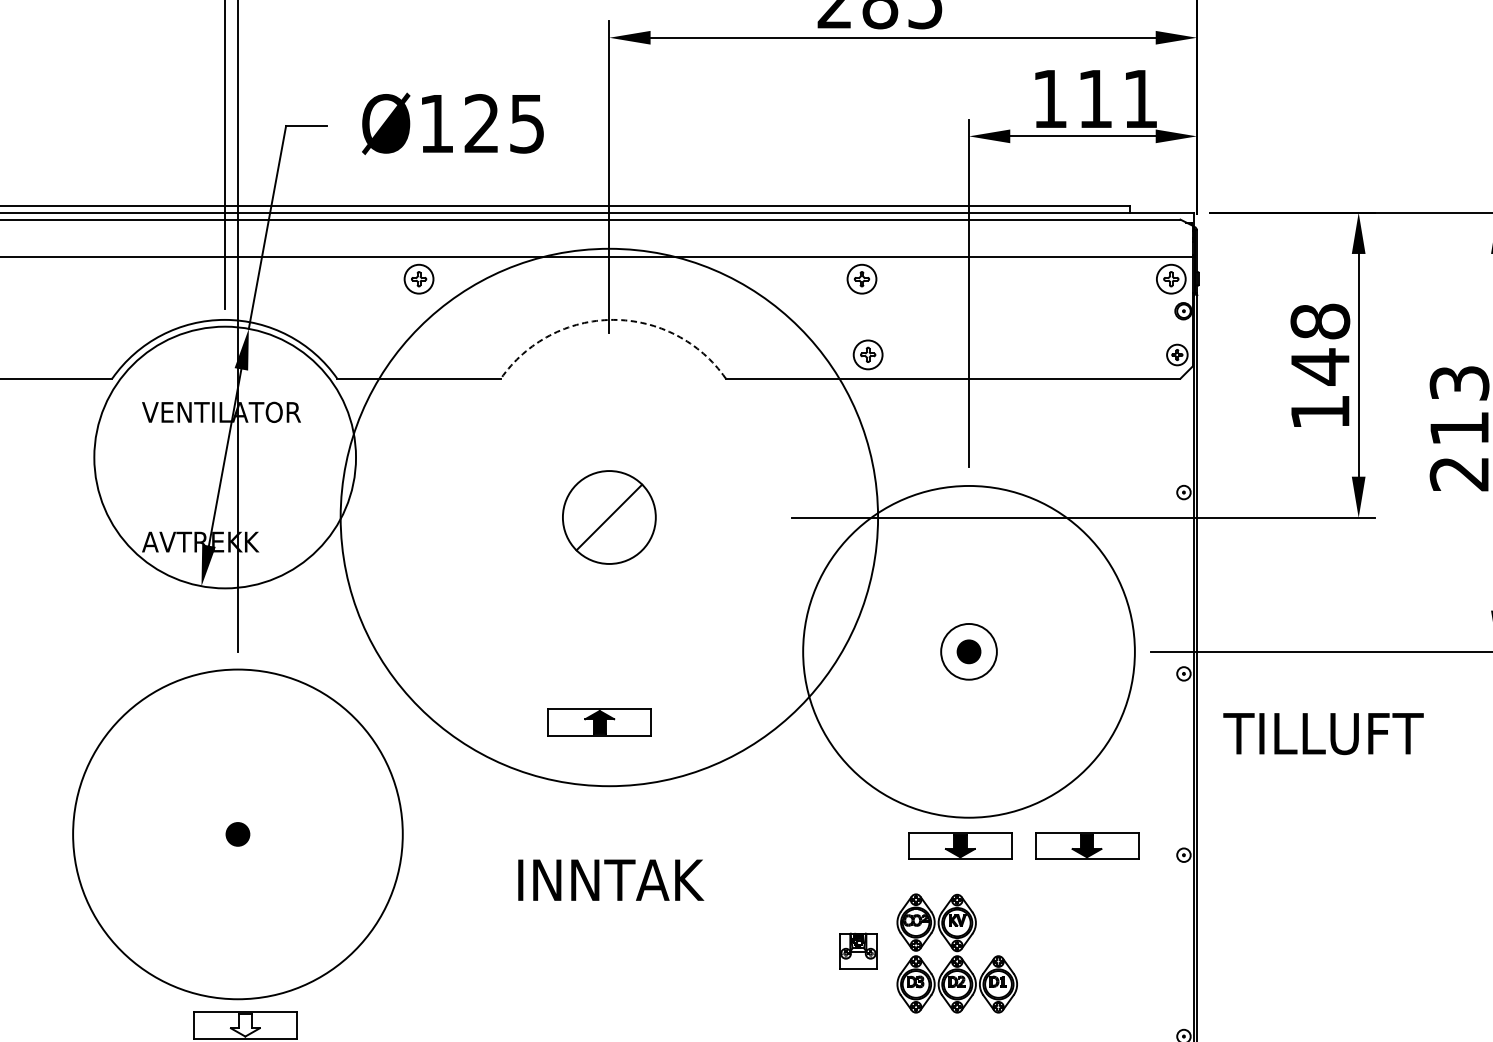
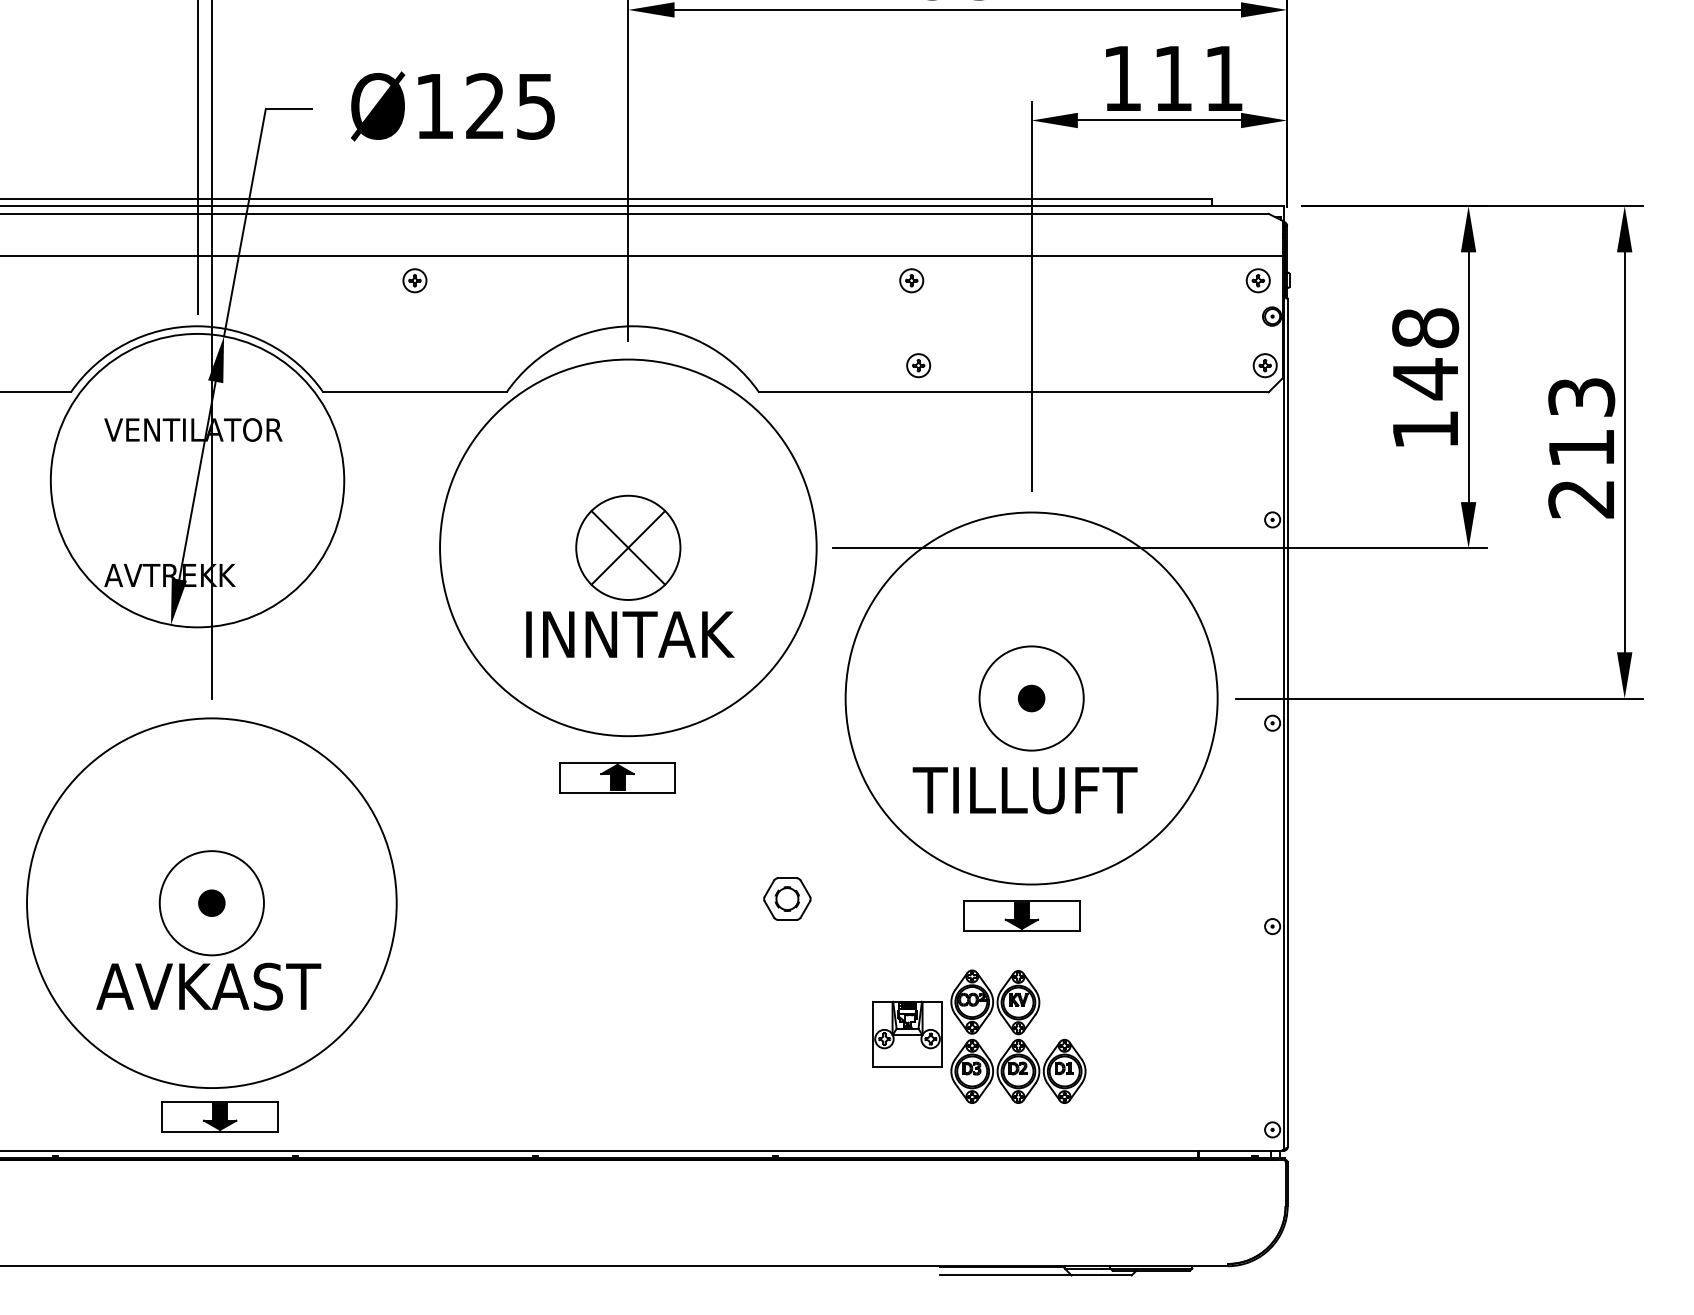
part: (418, 279) -> (414, 280), size x0.71
part: (861, 279) -> (911, 280), size x0.71
part: (1170, 279) -> (1257, 280), size x0.71
arc: (613, 320) -> (632, 326), dashed -> solid
part: (868, 354) -> (918, 365), size x0.71
circle: (609, 517) -> (628, 547), size x0.62
line: (609, 517) -> (628, 547), added
circle: (968, 651) -> (1031, 698), size x1.67
text: (1322, 733) -> (1024, 790), moved
part: (751, 830) -> (787, 898), added
part: (1086, 845) -> (1163, 915), removed
part: (234, 858) -> (208, 930), added
text: (611, 880) -> (630, 634), moved
part: (858, 950) -> (907, 1033), size x1.67
fill: (245, 1024) -> (220, 1116), added

